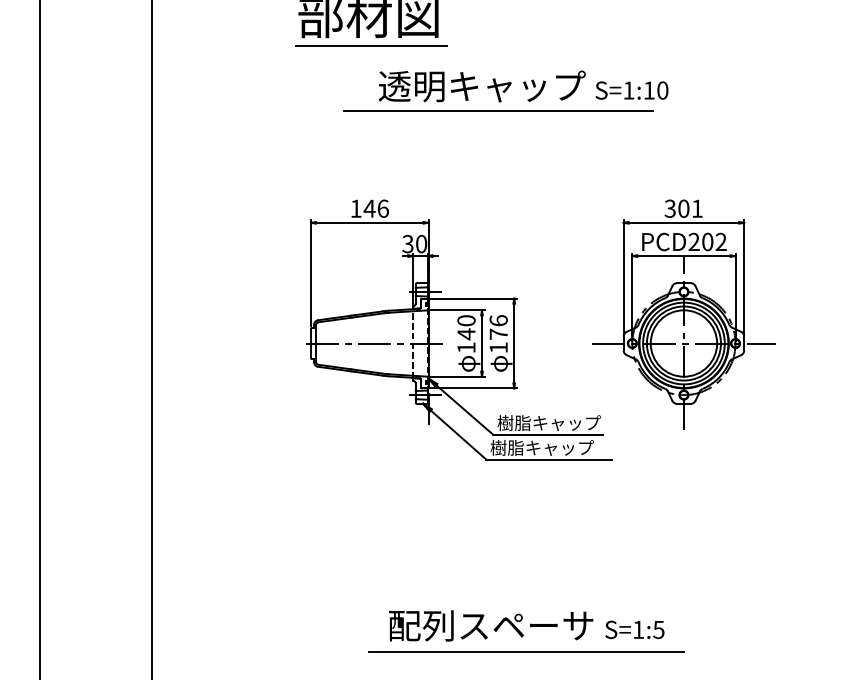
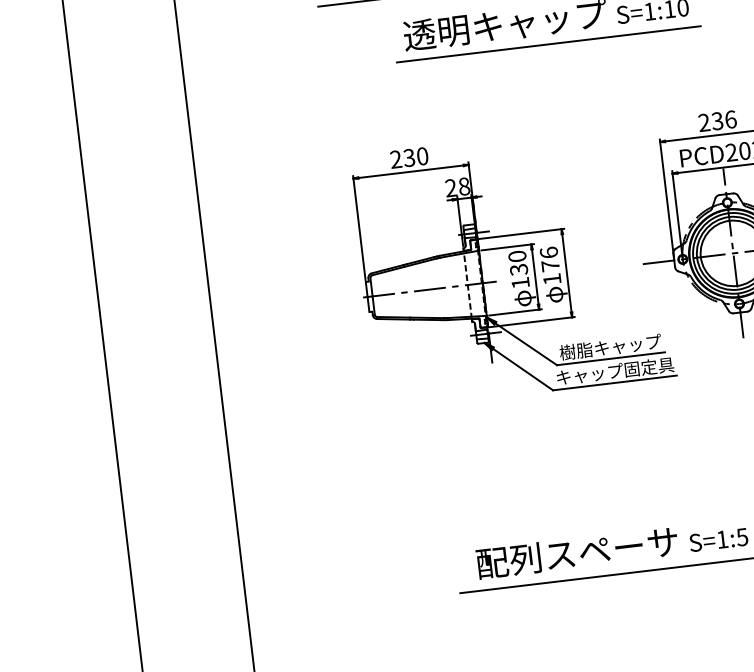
line: (498, 110) -> (548, 43), moved
text: (369, 208) -> (409, 157), 146 -> 230
text: (683, 208) -> (717, 120), 301 -> 236
text: (414, 244) -> (457, 187), 30 -> 28
text: (466, 334) -> (519, 269), 140 -> 130
text: (550, 447) -> (614, 371), 樹脂キャップ -> キャップ固定具

